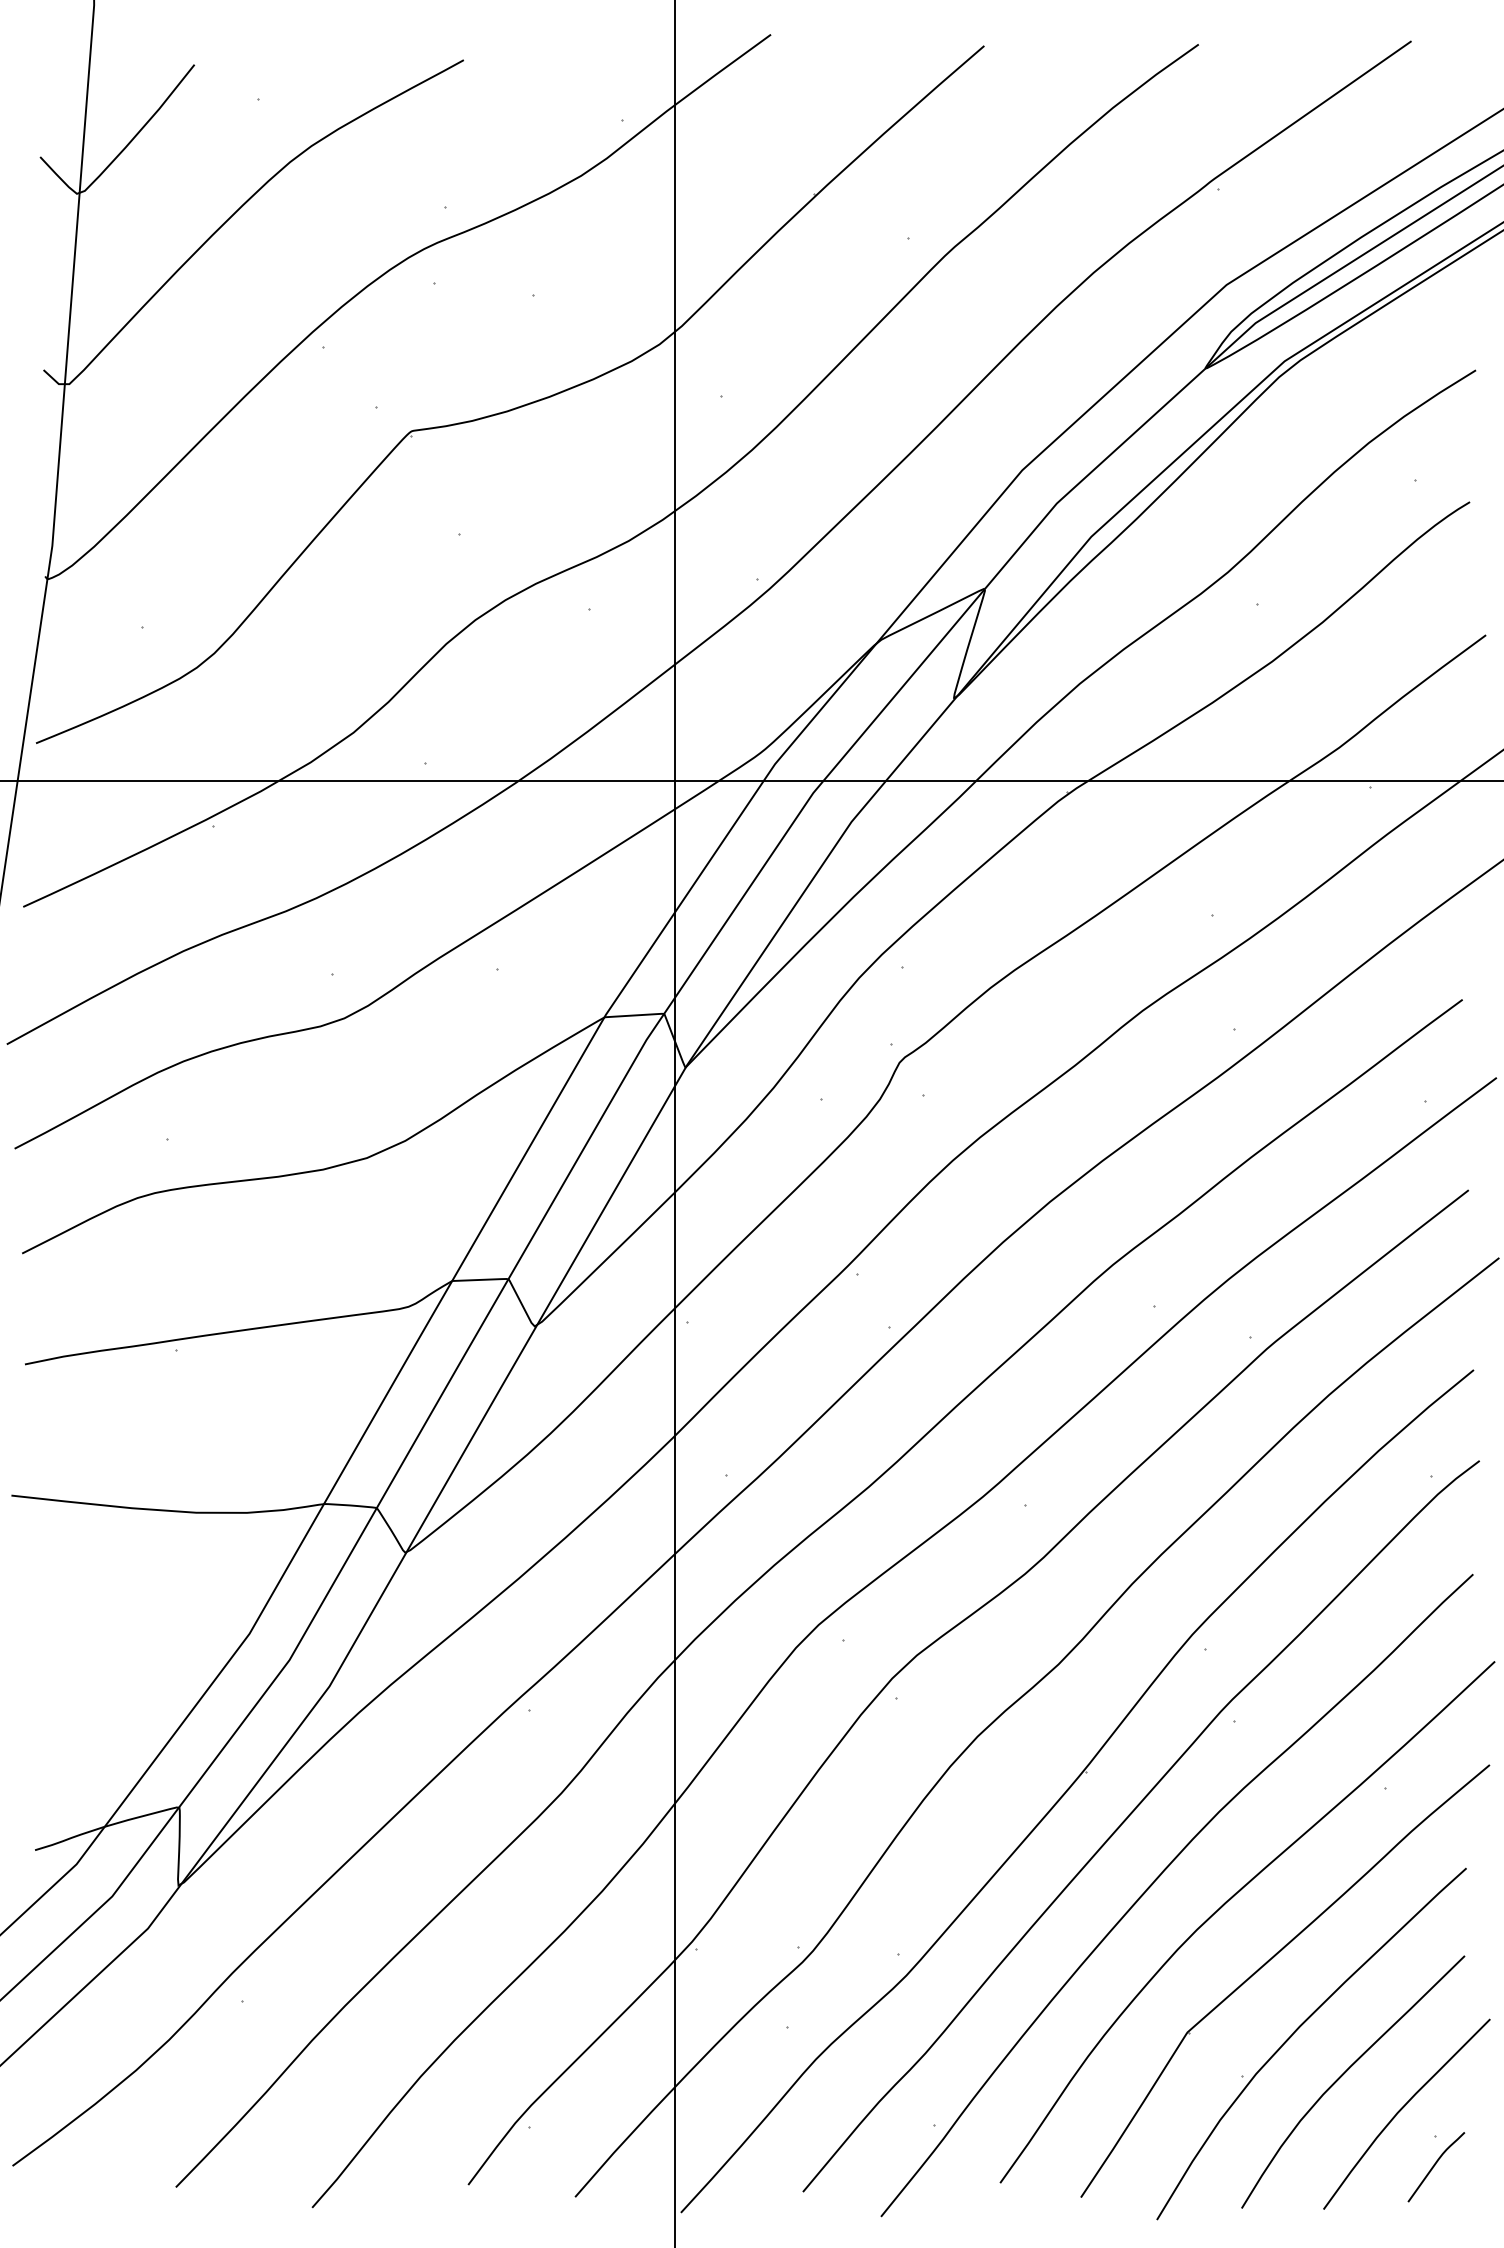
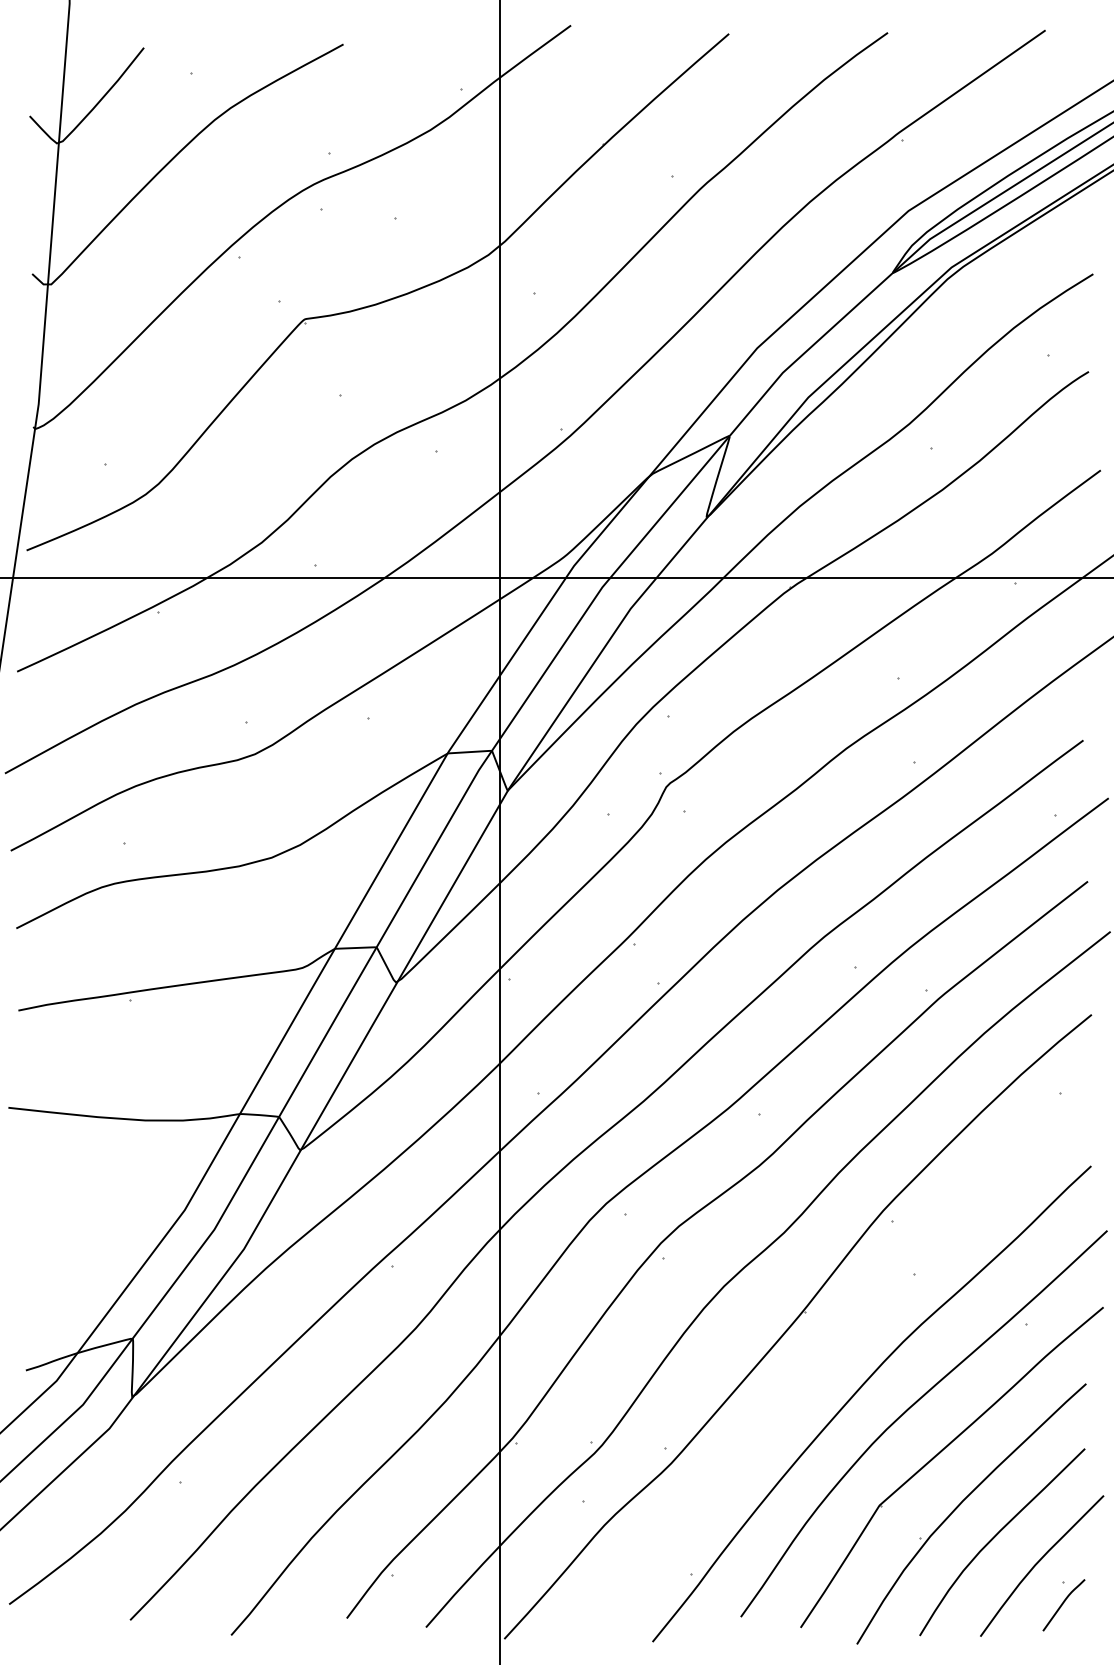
curve: (1127, 1819) -> (835, 1347), removed

